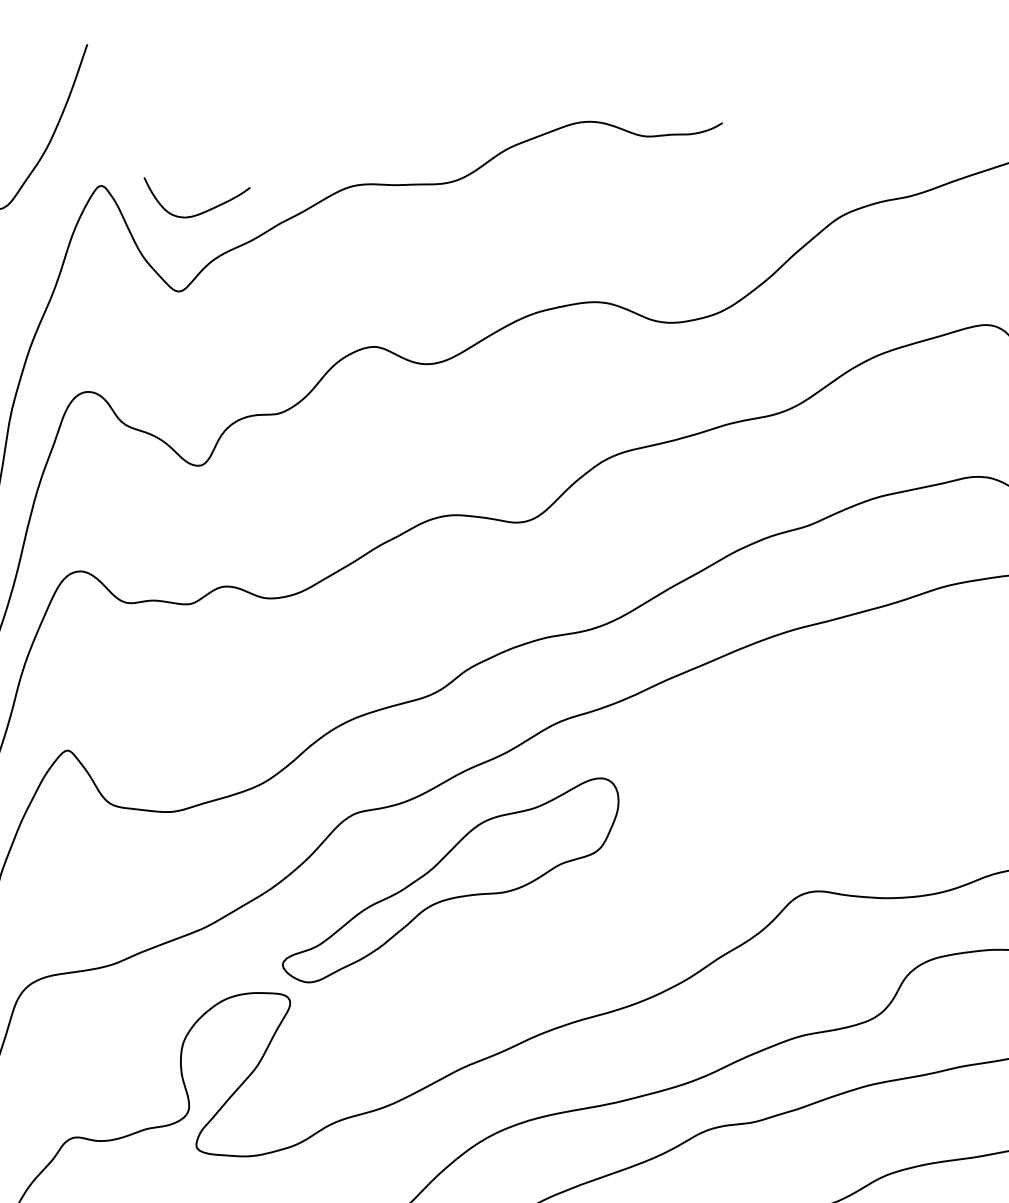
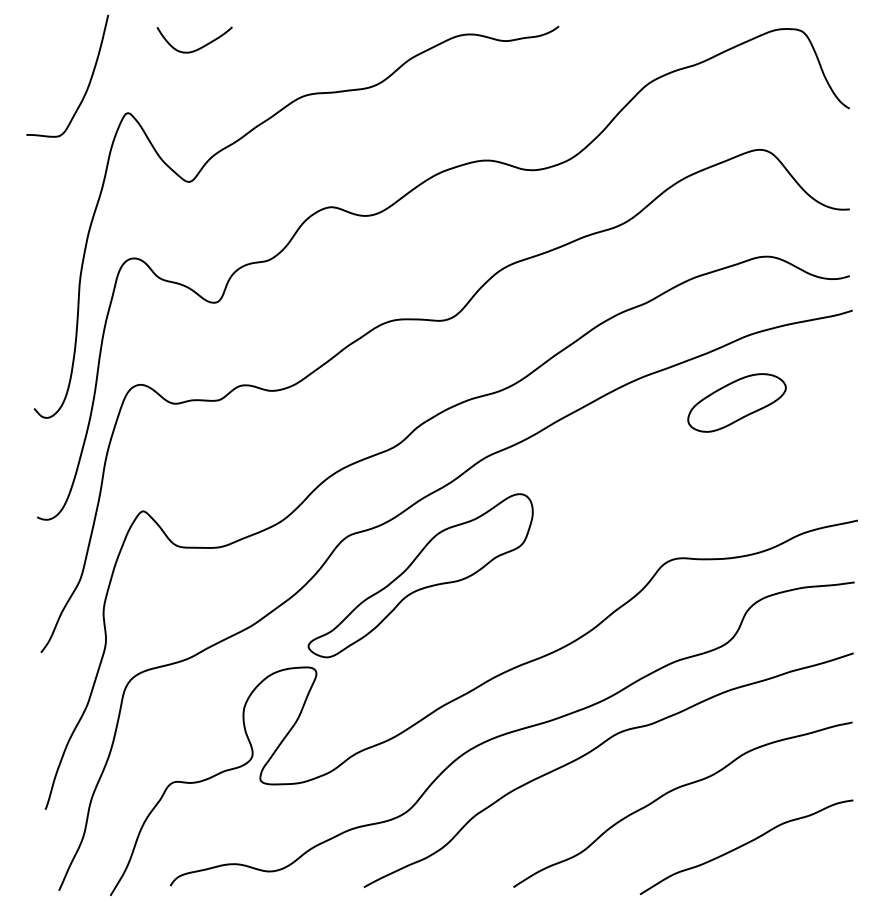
curve: (201, 211) -> (199, 47), moved
part: (921, 679) -> (736, 402), added

